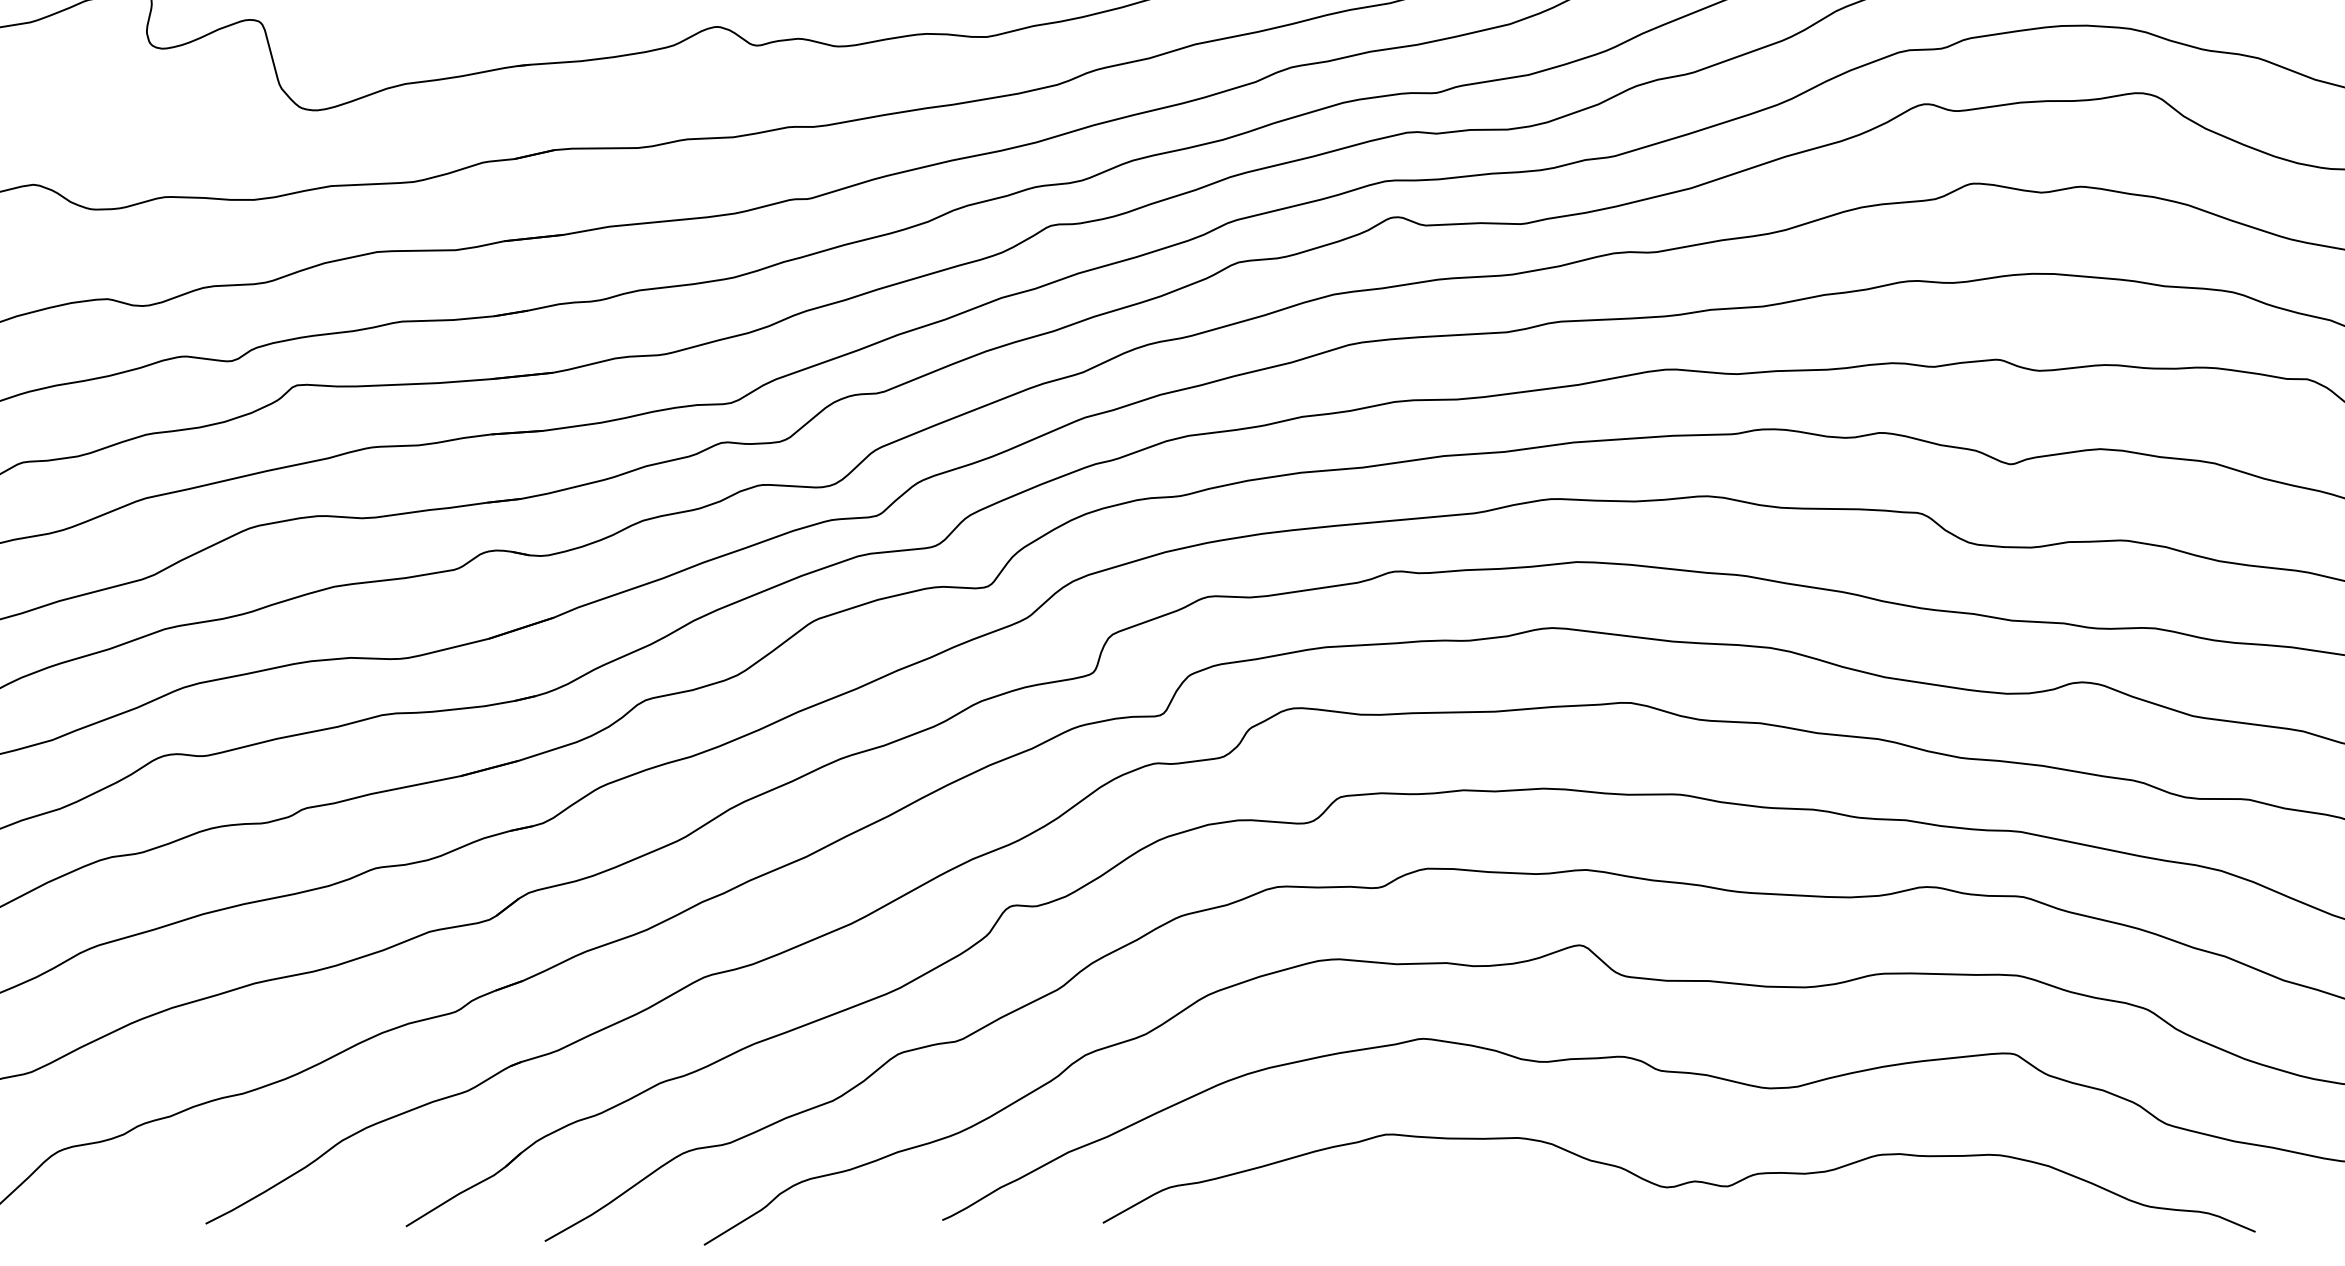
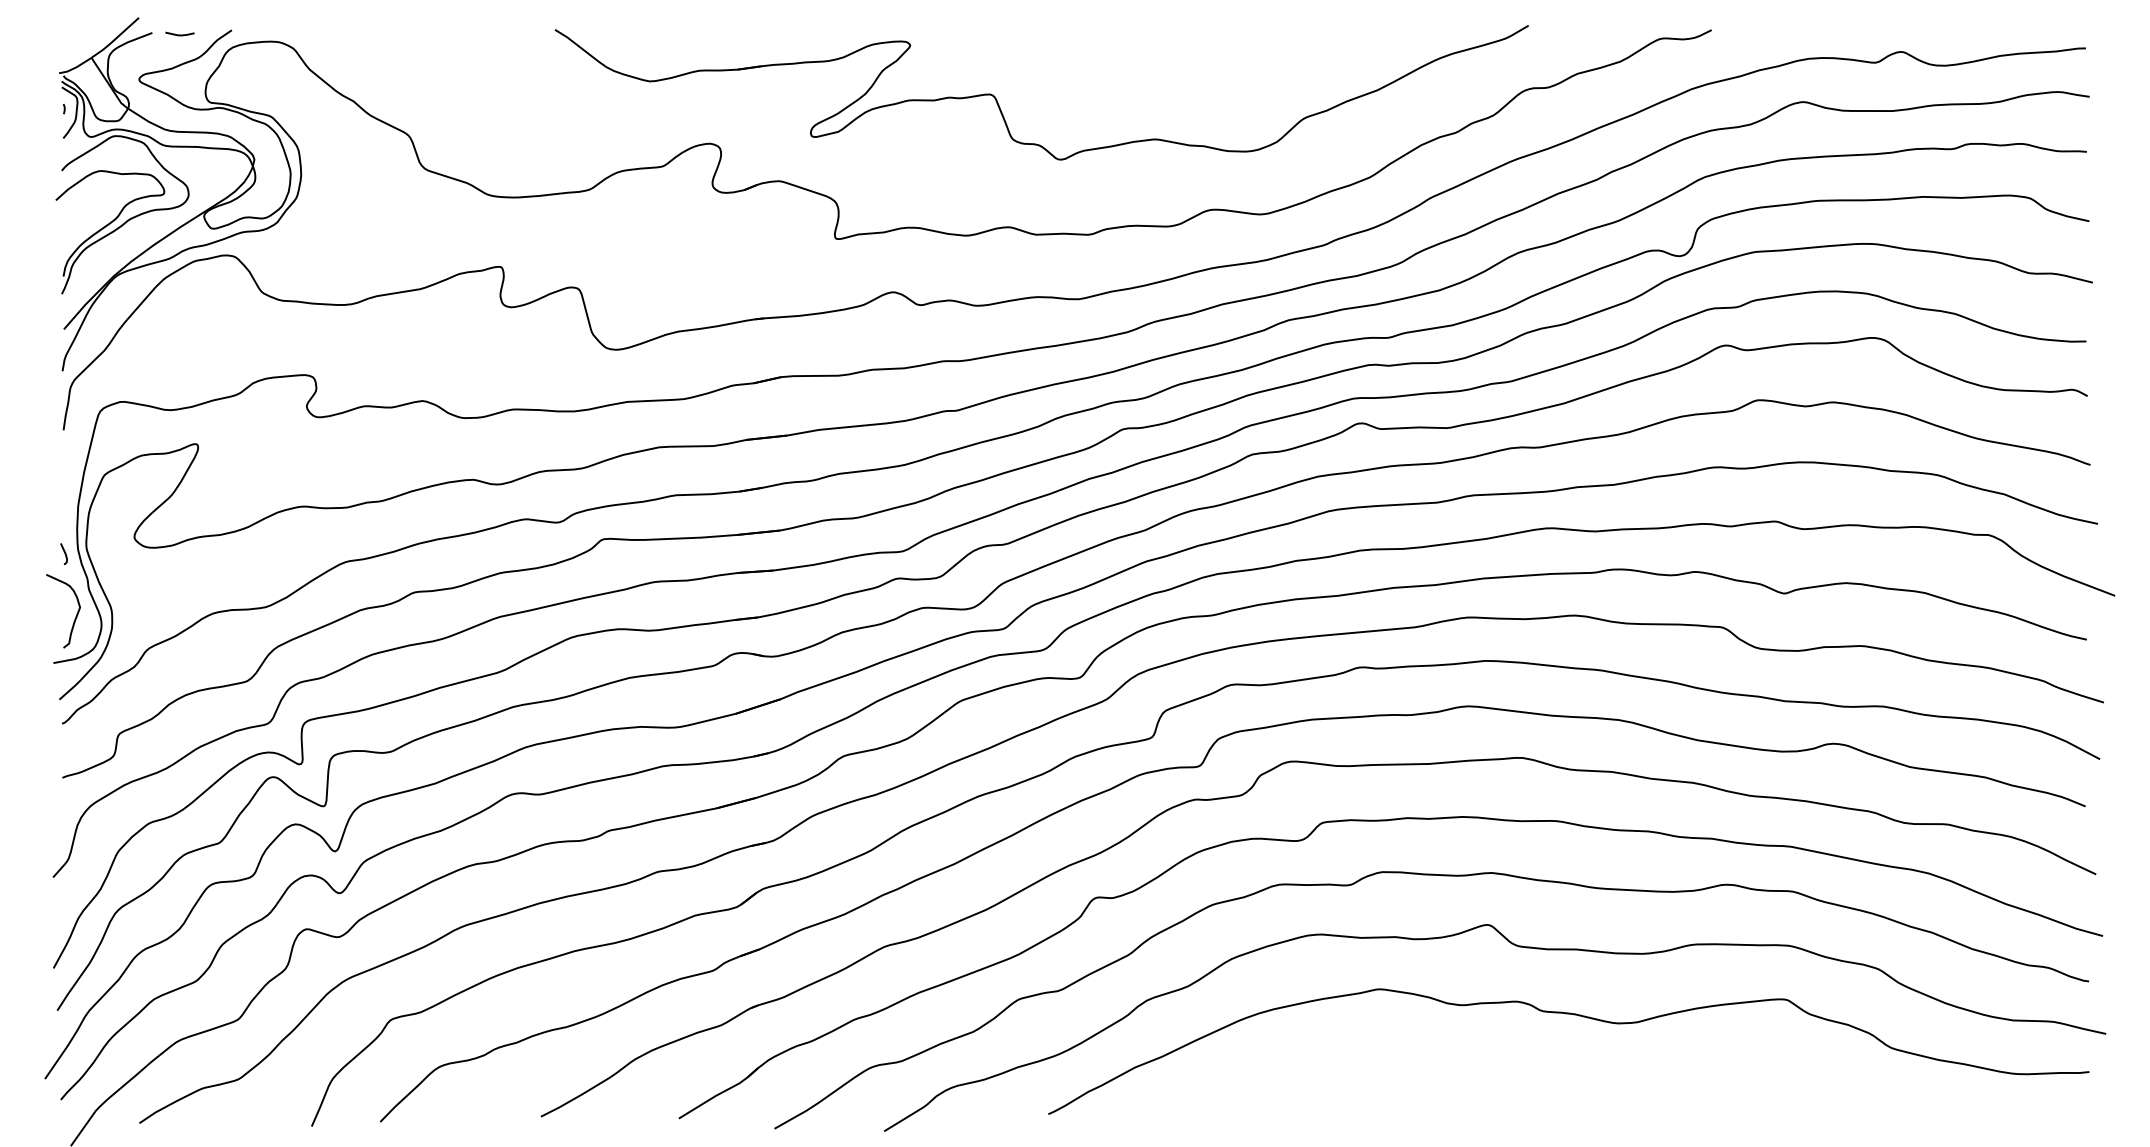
curve: (1678, 1184) -> (1555, 1089), removed

